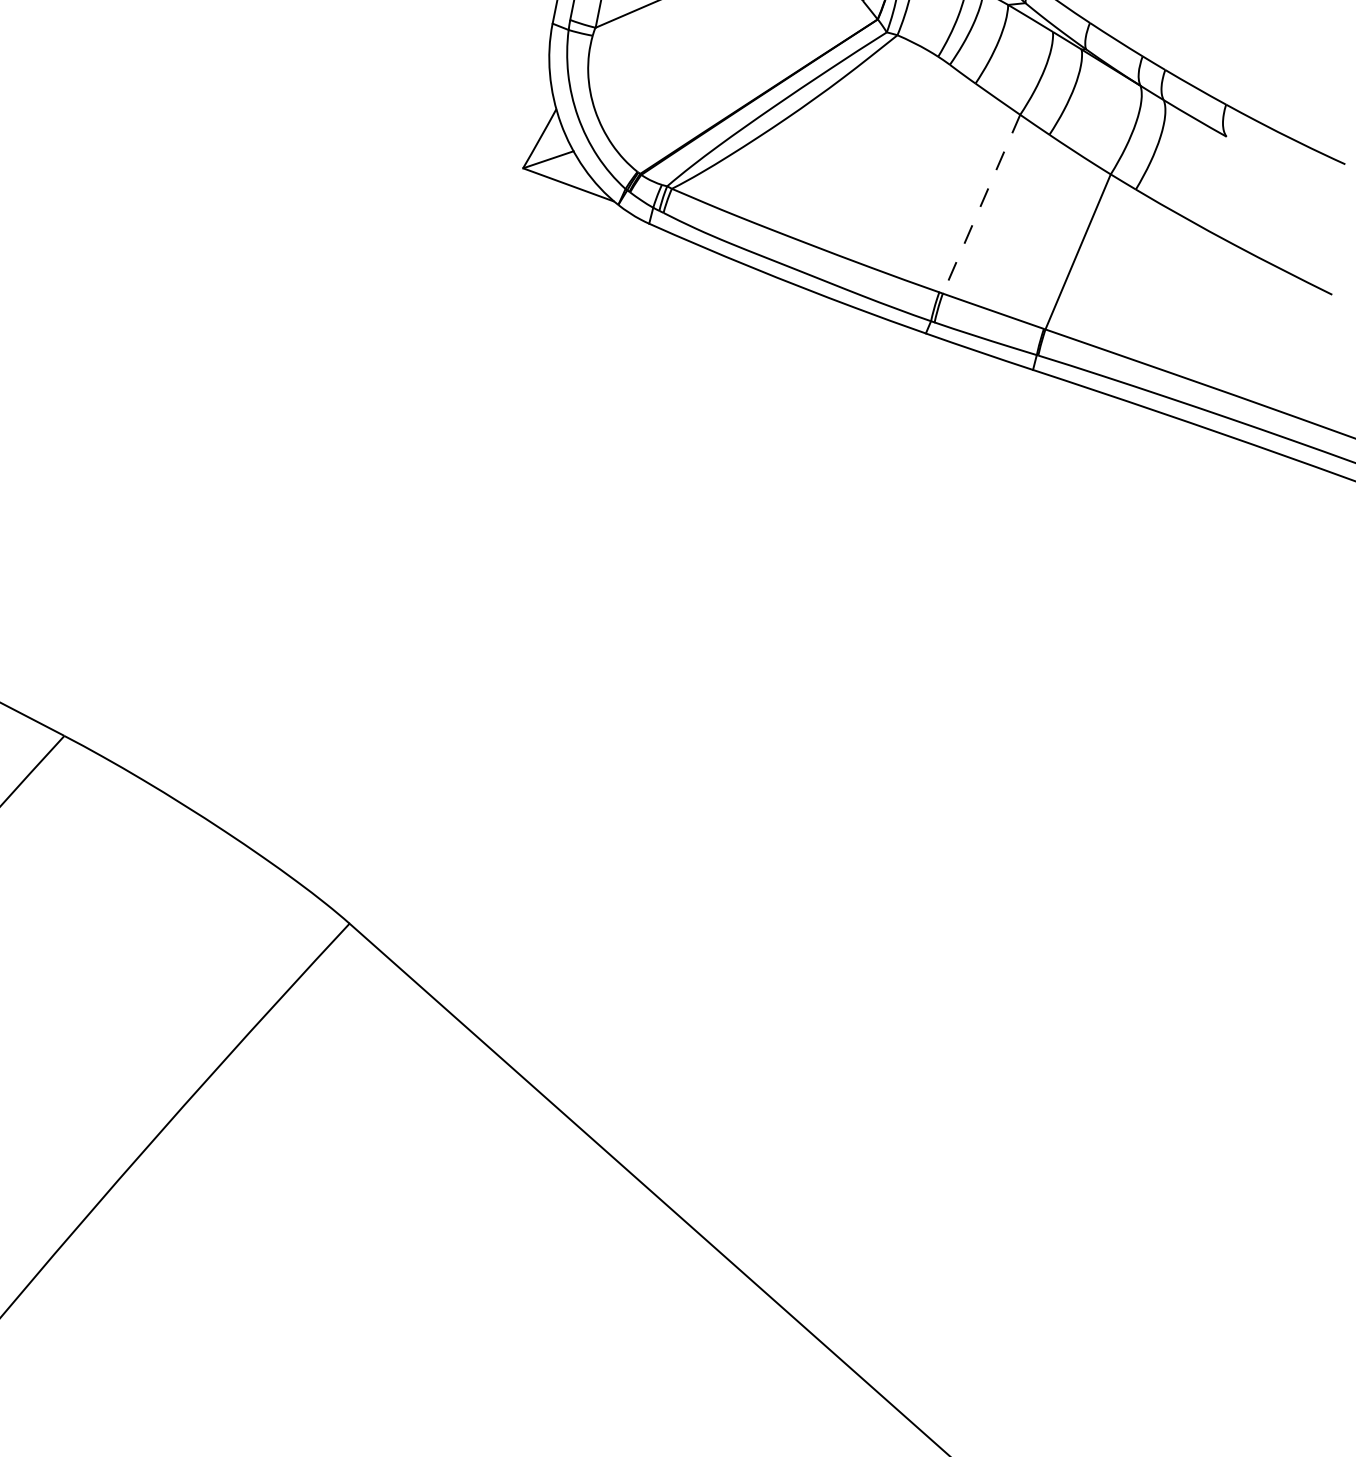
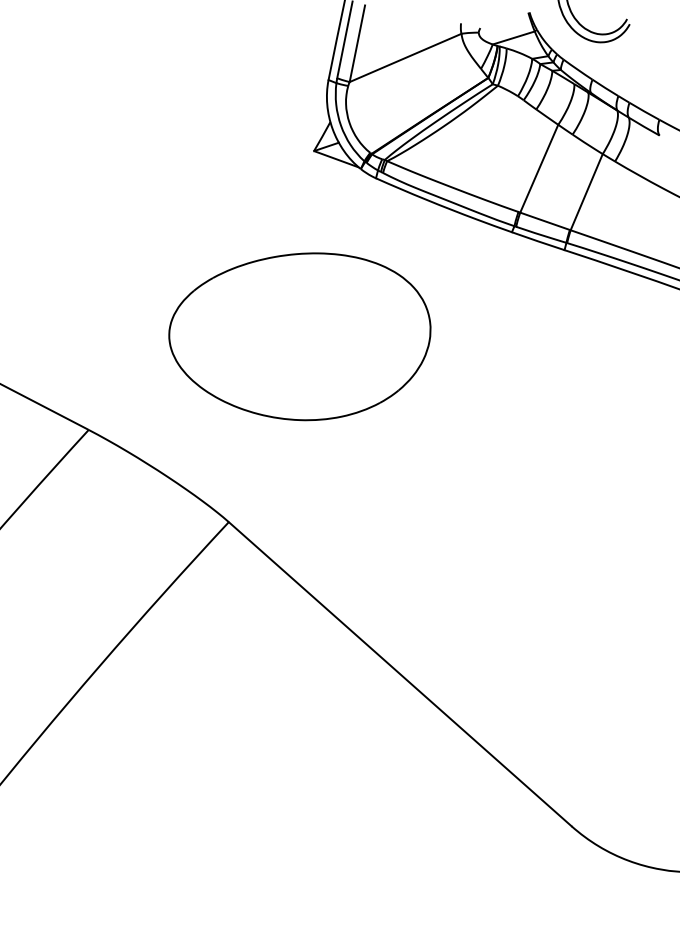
line: (982, 203) -> (539, 168), dashed -> solid
part: (493, 545) -> (299, 336), added

